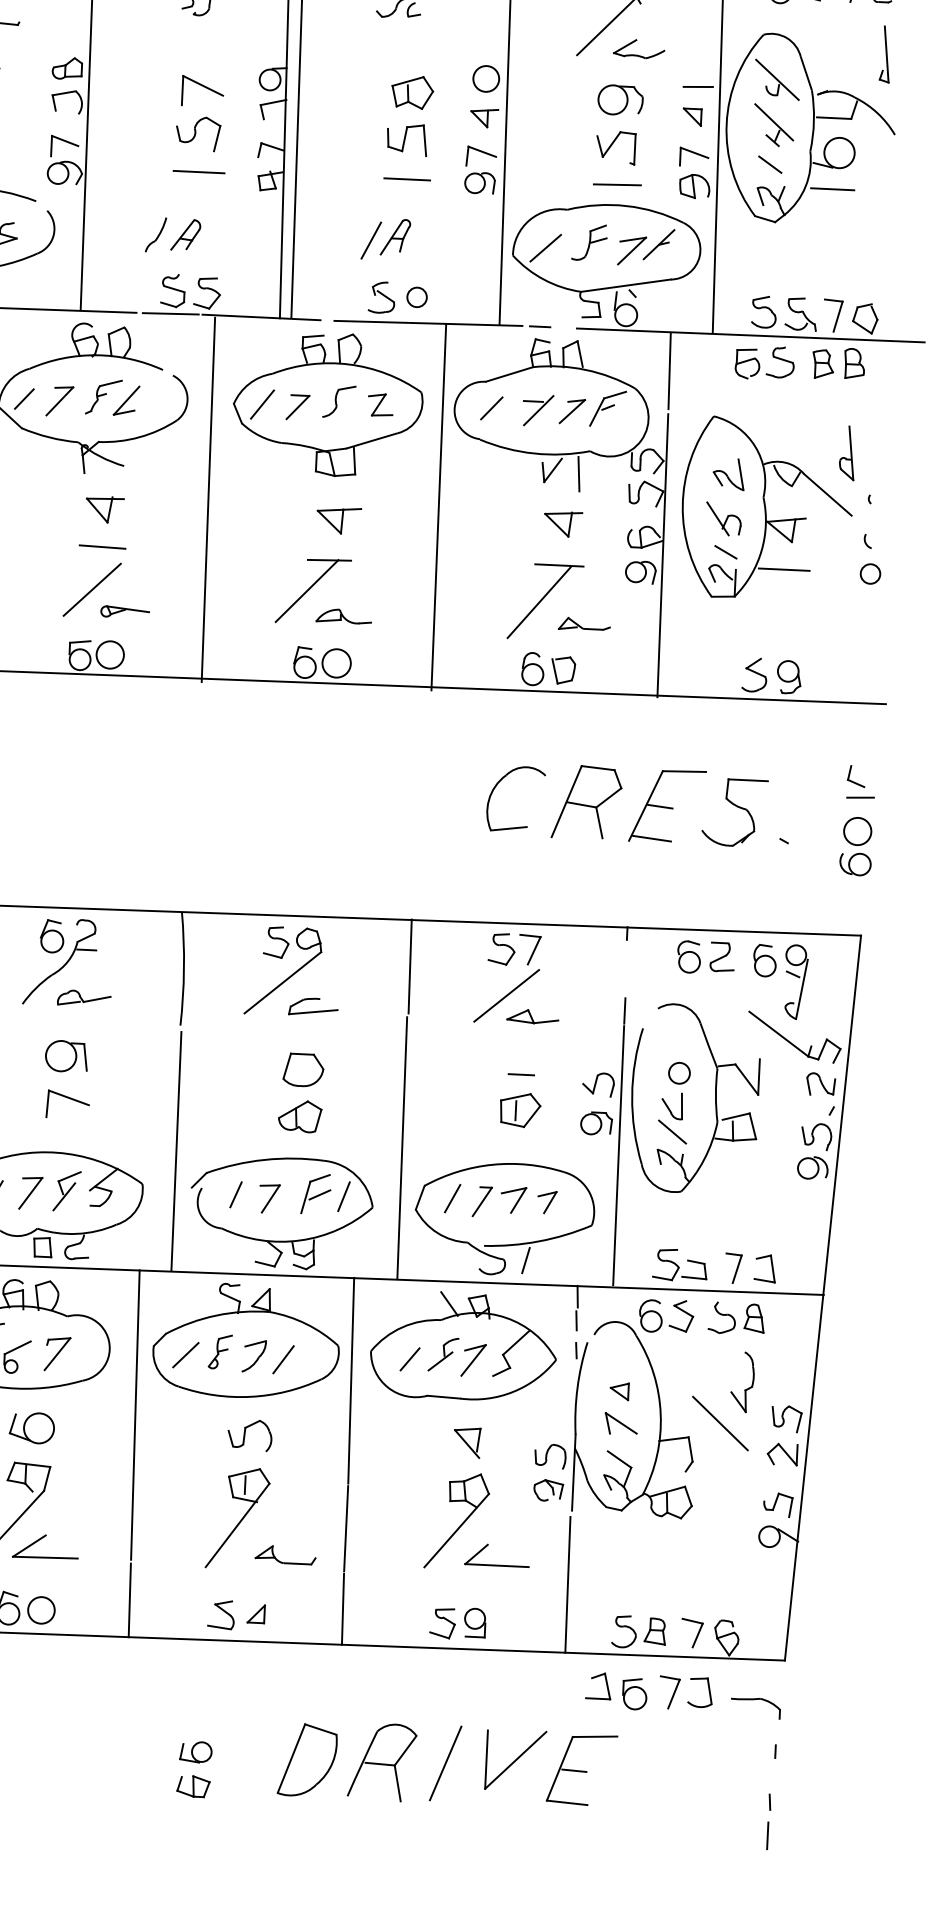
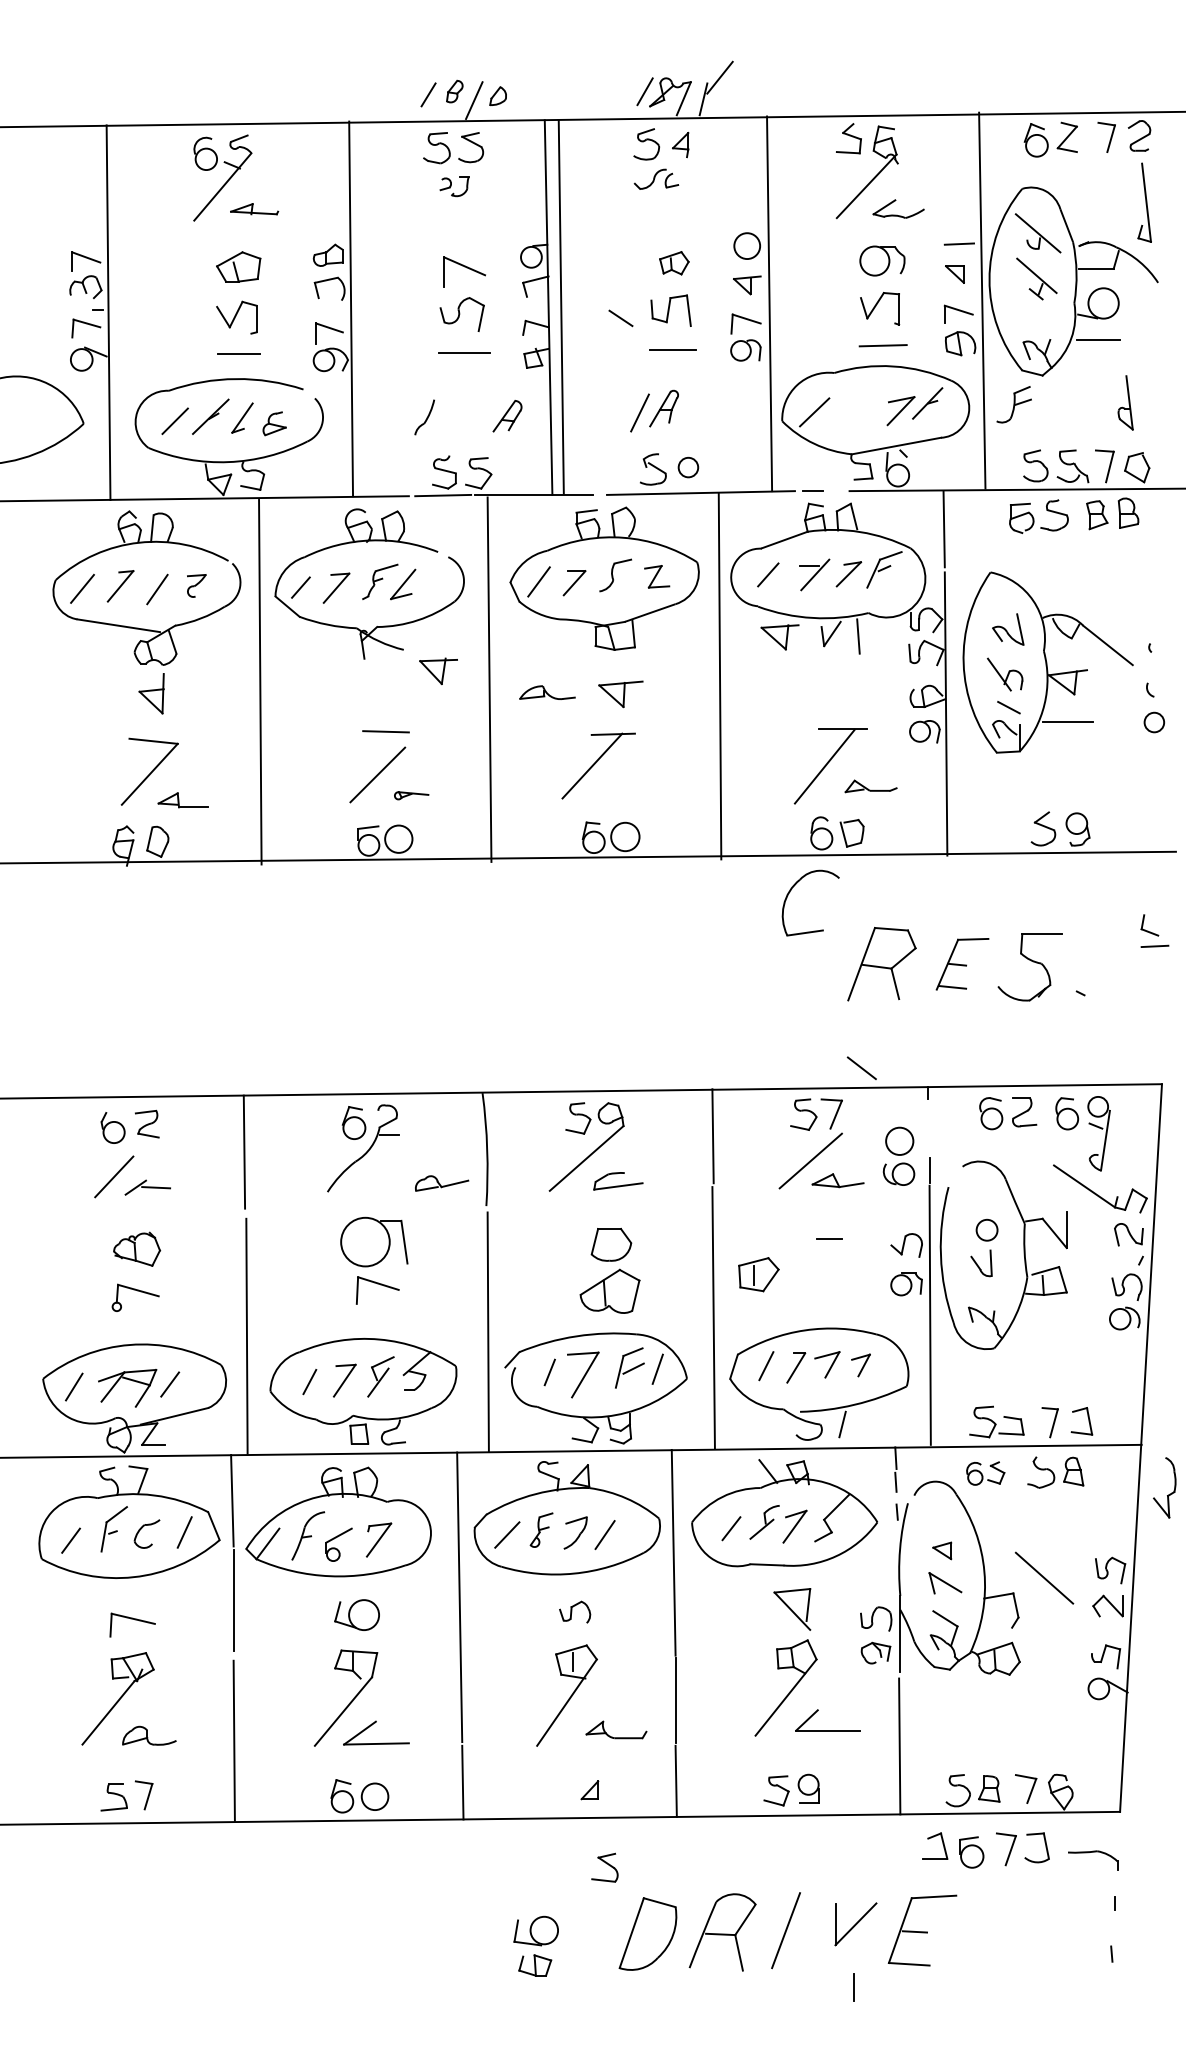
part: (885, 54) -> (1144, 202), size x1.4
part: (412, 92) -> (674, 263), size x0.7
line: (769, 164) -> (620, 318), moved
part: (185, 235) -> (507, 416), moved
part: (588, 242) -> (1013, 404), moved
part: (847, 452) -> (1125, 402), moved
part: (104, 509) -> (438, 671), moved
part: (562, 524) -> (779, 637), moved
part: (125, 611) -> (411, 795), size x0.7
part: (344, 616) -> (547, 692), moved
part: (498, 784) -> (792, 889), moved
part: (667, 806) -> (962, 964), size x0.7
part: (855, 845) -> (898, 1155), moved
part: (84, 998) -> (442, 1183), moved
part: (65, 1056) -> (373, 1242), size x1.6
part: (519, 1110) -> (758, 1274), moved
part: (300, 1115) -> (610, 1290), size x1.4
line: (672, 1131) -> (861, 1067), moved
part: (269, 1198) -> (583, 1374), size x1.6
part: (666, 1316) -> (985, 1473), size x0.7
part: (747, 1388) -> (1169, 1493), moved
part: (249, 1435) -> (574, 1612), size x0.7
part: (467, 1441) -> (792, 1608), size x1.4
part: (220, 1614) -> (604, 1867), moved
part: (195, 1752) -> (535, 1931), size x1.4
part: (515, 1760) -> (855, 1924), size x0.7
line: (767, 1835) -> (853, 1987), moved

